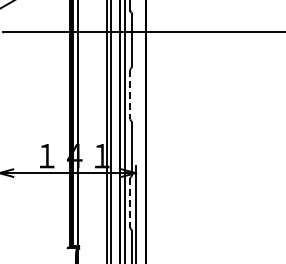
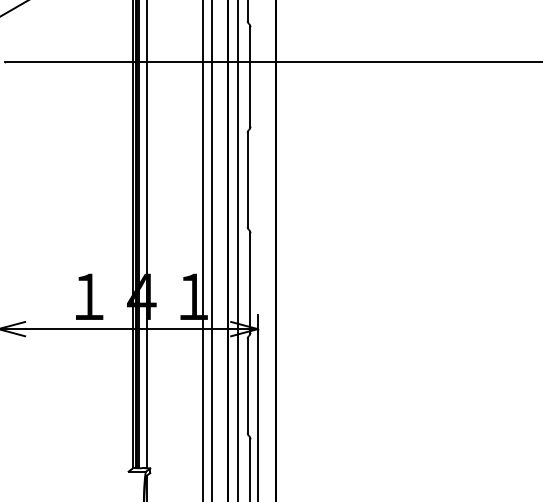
line: (130, 94) -> (247, 179), dashed -> solid
line: (130, 203) -> (247, 386), dashed -> solid

